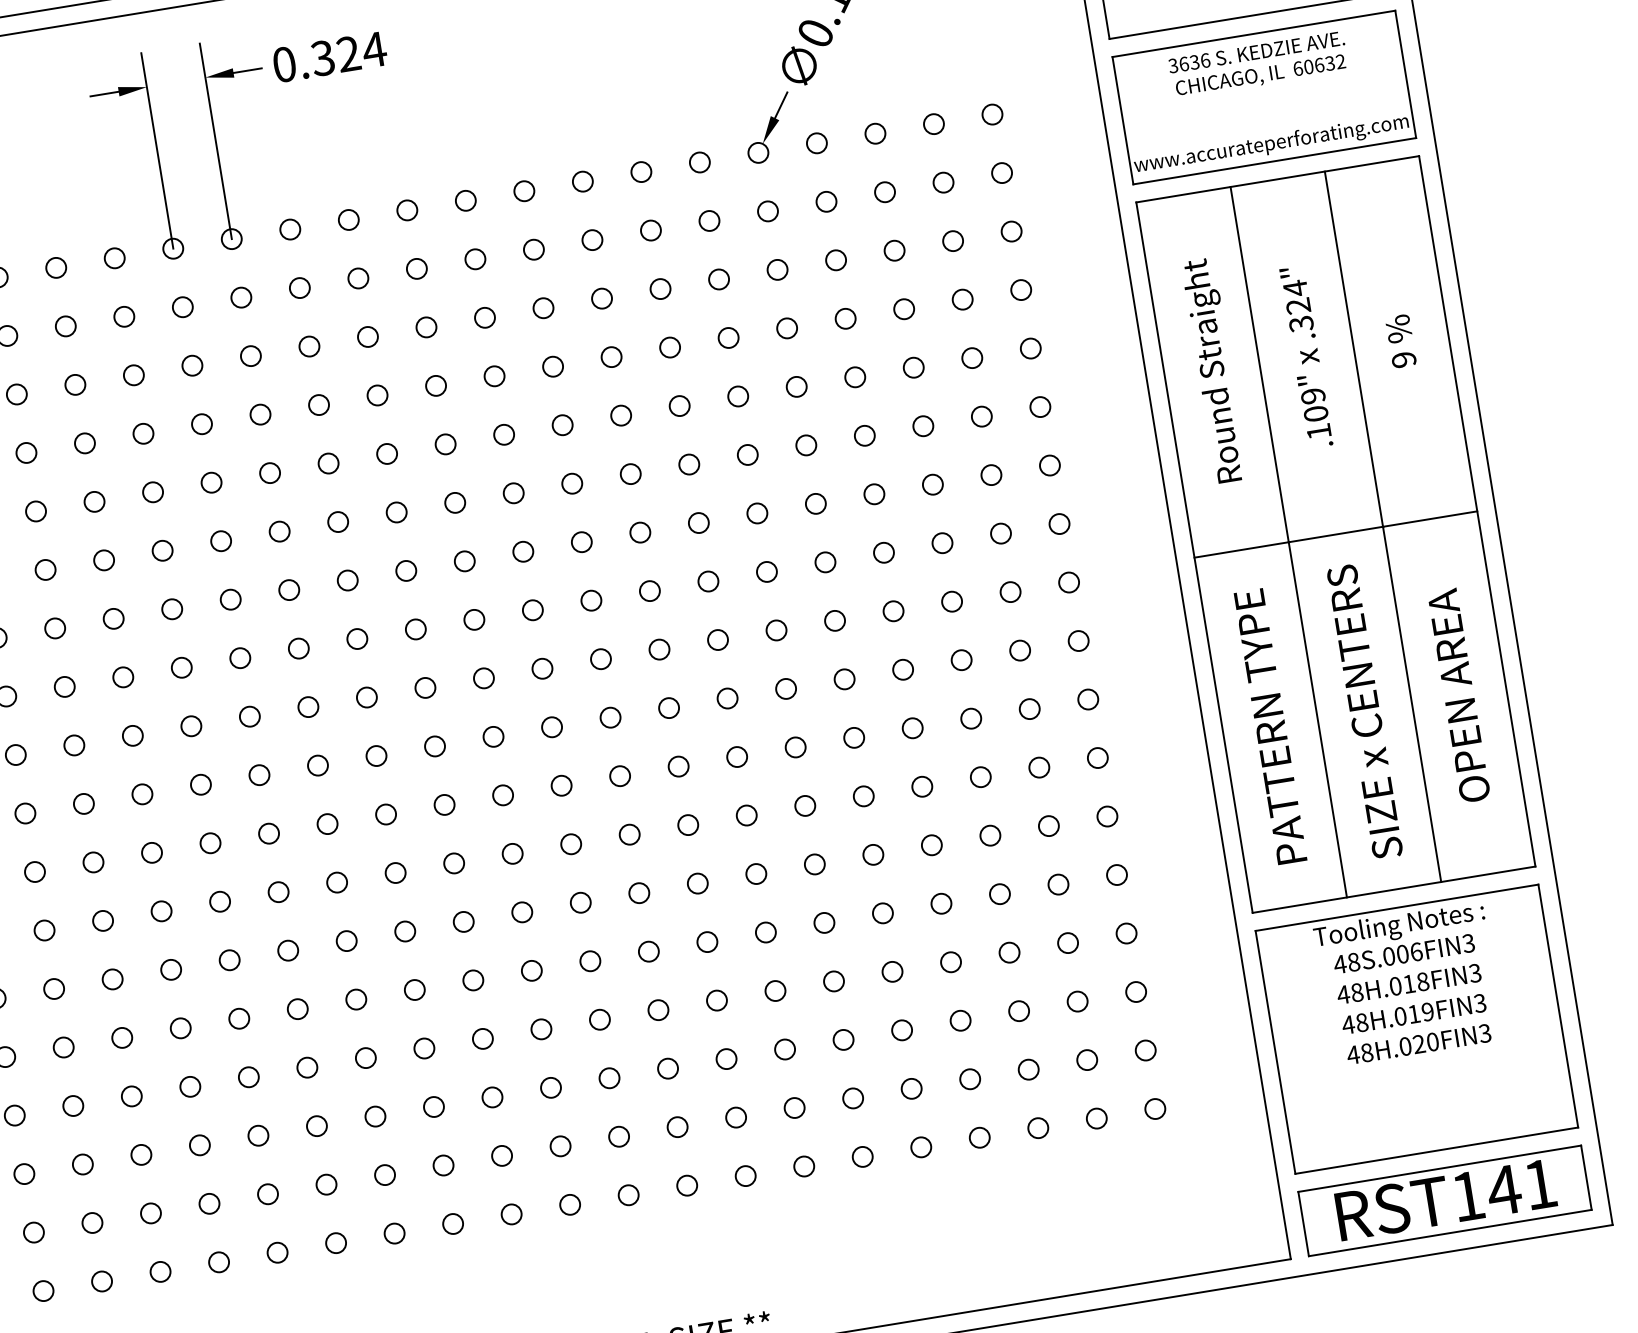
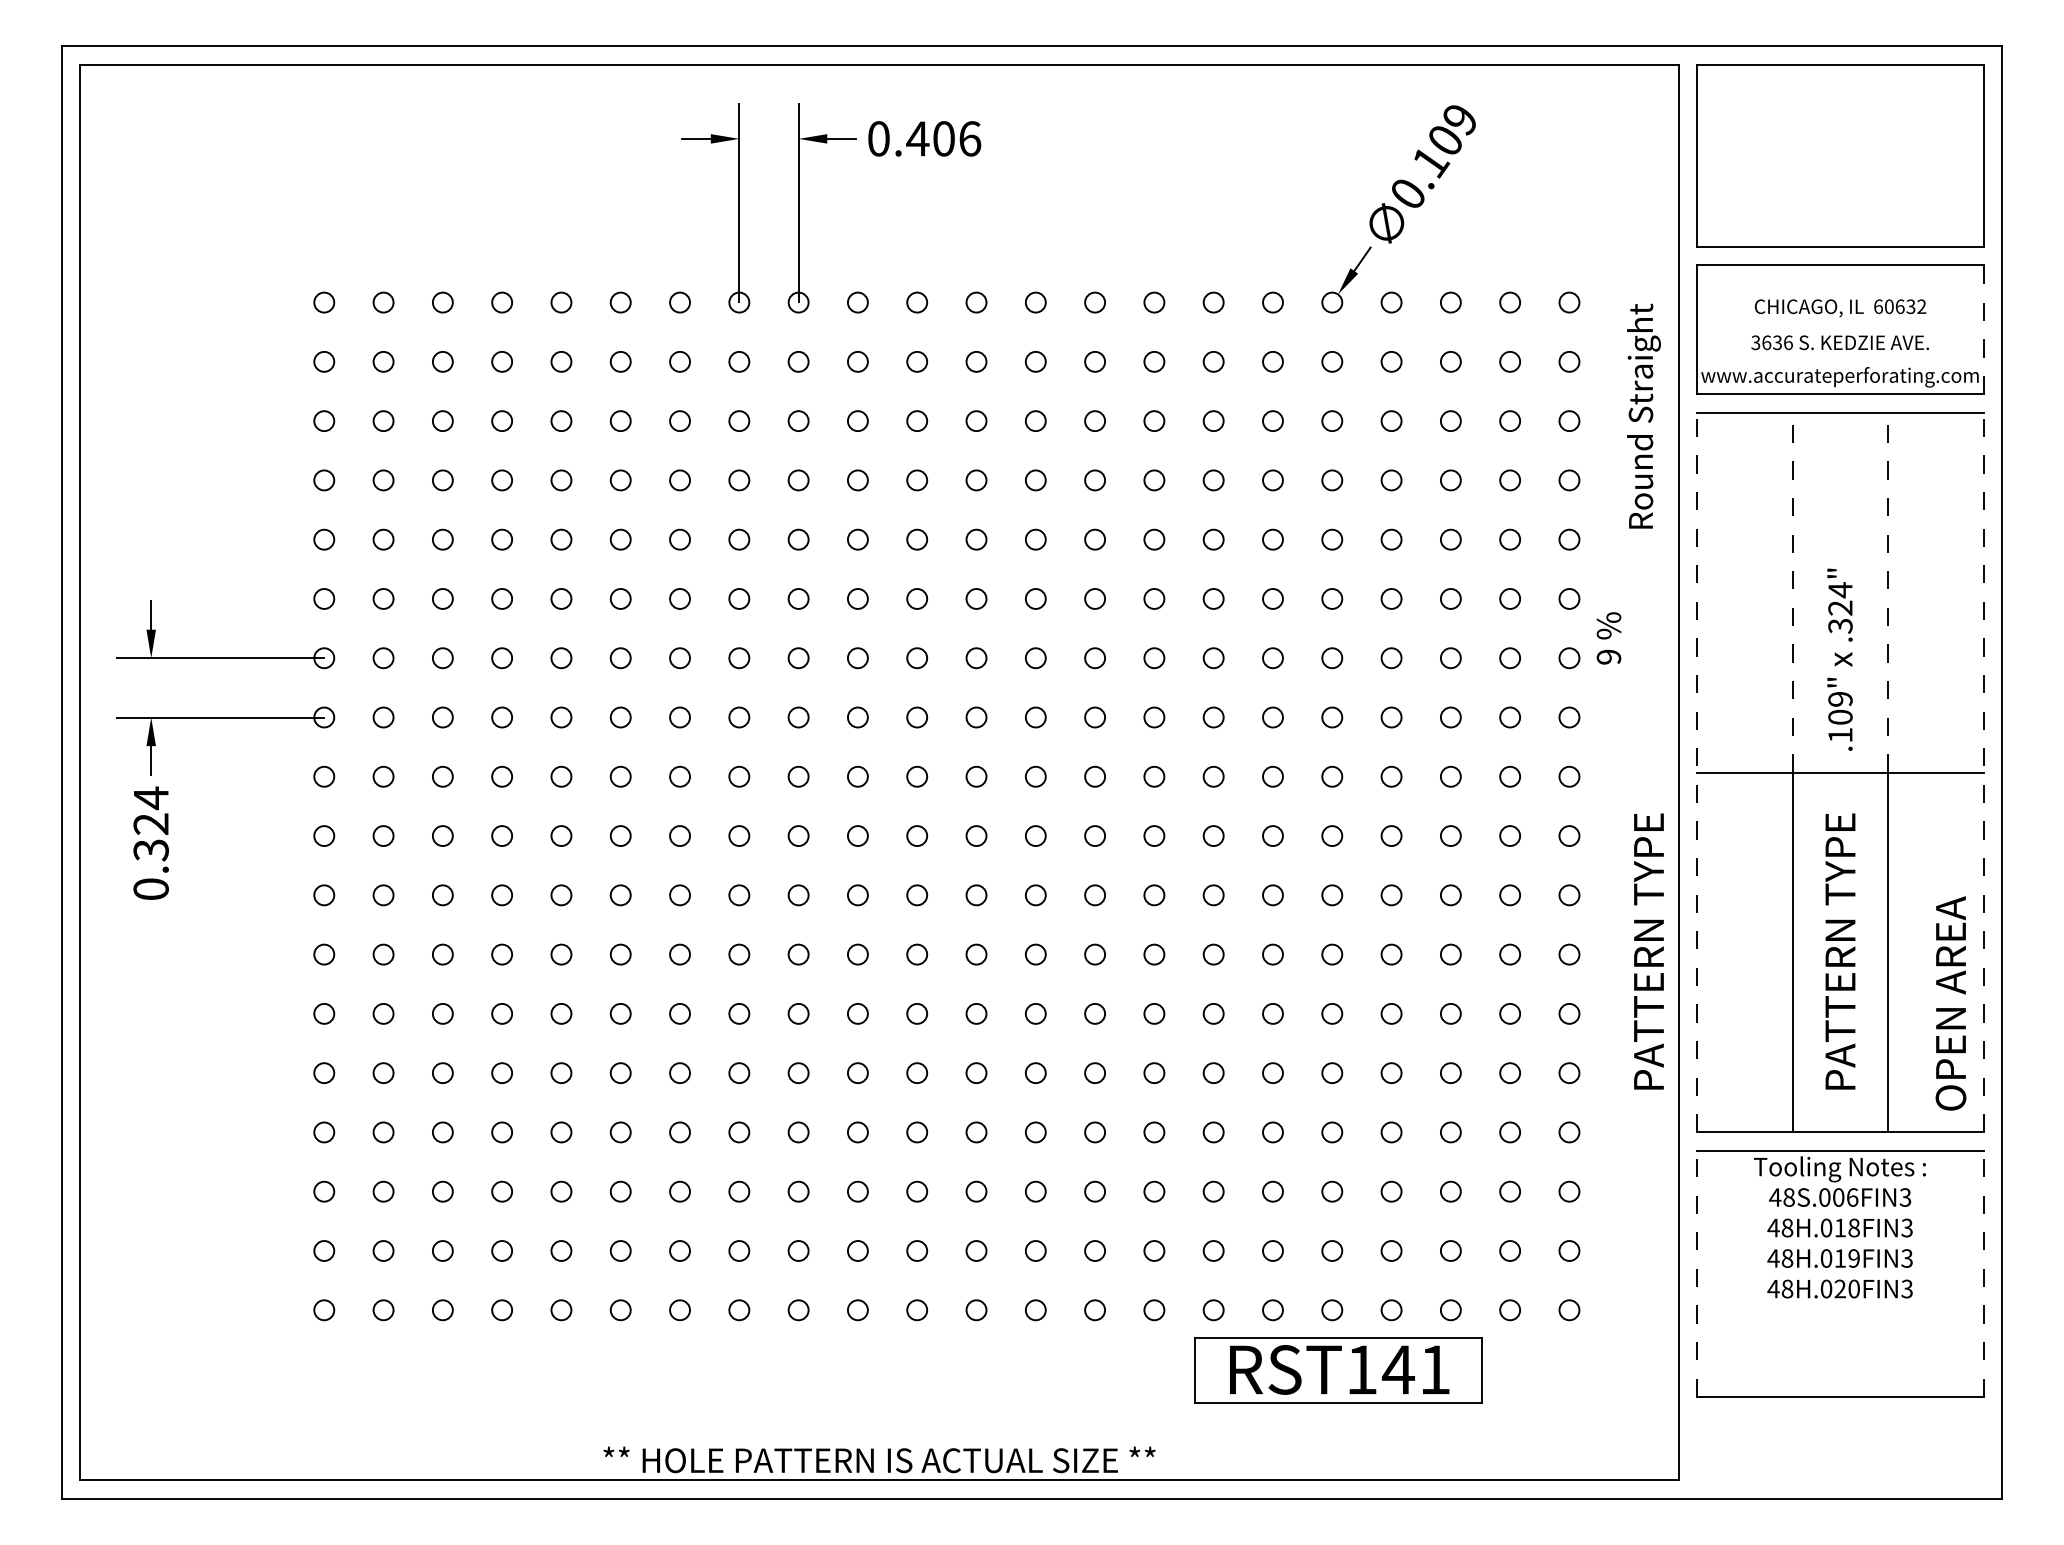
text: (1255, 52) -> (1839, 342), moved
text: (348, 53) -> (943, 138), 0.324 -> 0.406
line: (1405, 74) -> (1983, 329), solid -> dashed
text: (1400, 341) -> (1608, 638), moved
line: (1354, 349) -> (1888, 592), solid -> dashed
text: (1305, 357) -> (1839, 659), moved
line: (1259, 364) -> (1792, 592), solid -> dashed
text: (1214, 369) -> (1643, 415), moved
line: (1477, 511) -> (1983, 772), solid -> dashed
line: (1194, 557) -> (1697, 772), solid -> dashed
text: (1458, 695) -> (1950, 1003), moved
text: (1364, 712) -> (1840, 952), SIZE x CENTERS -> PATTERN TYPE
text: (1270, 726) -> (1648, 951), moved
line: (1557, 1005) -> (1983, 1273), solid -> dashed
line: (1275, 1052) -> (1697, 1273), solid -> dashed
part: (1444, 1200) -> (1338, 1370), moved

